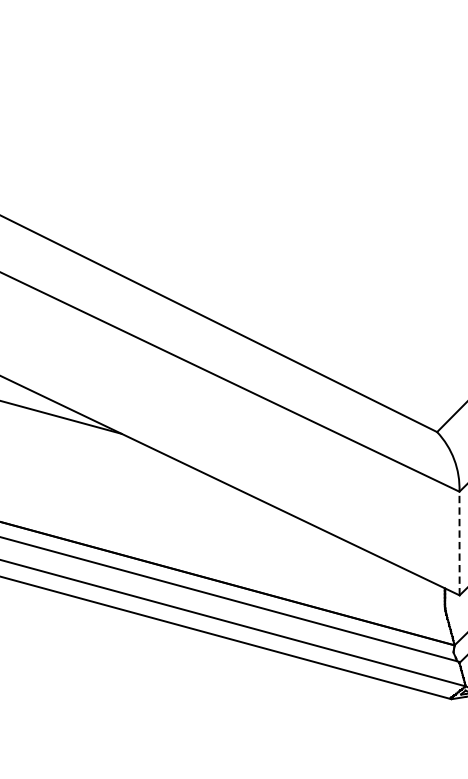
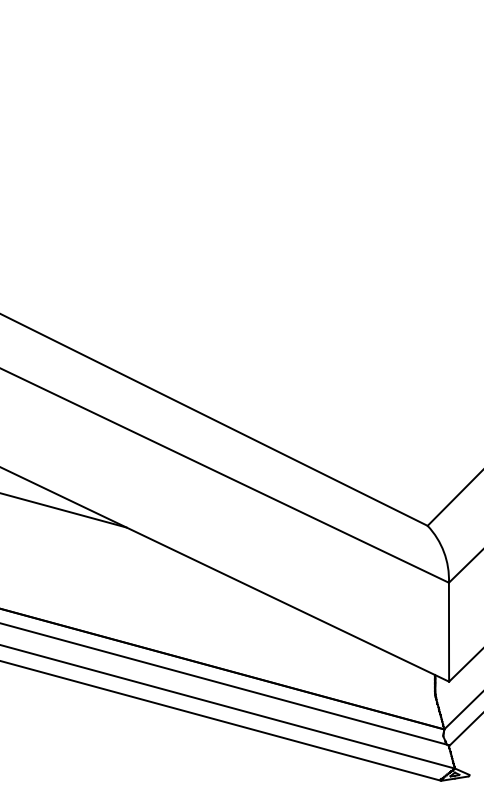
line: (460, 542) -> (449, 631), dashed -> solid

